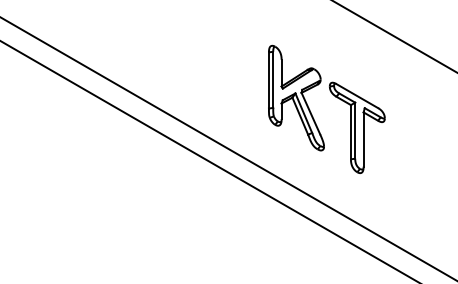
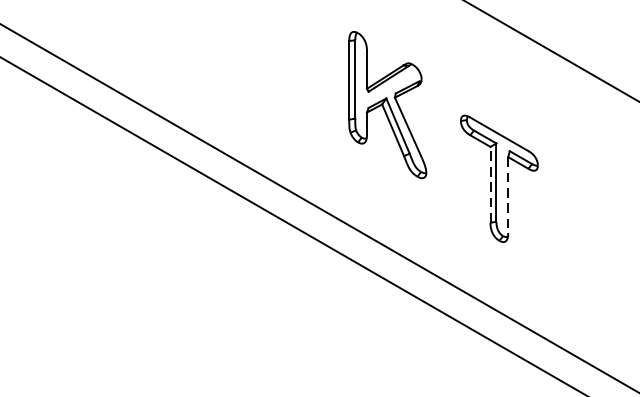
part: (296, 97) -> (387, 104), moved
line: (350, 131) -> (489, 183), solid -> dashed
line: (363, 140) -> (508, 196), solid -> dashed

